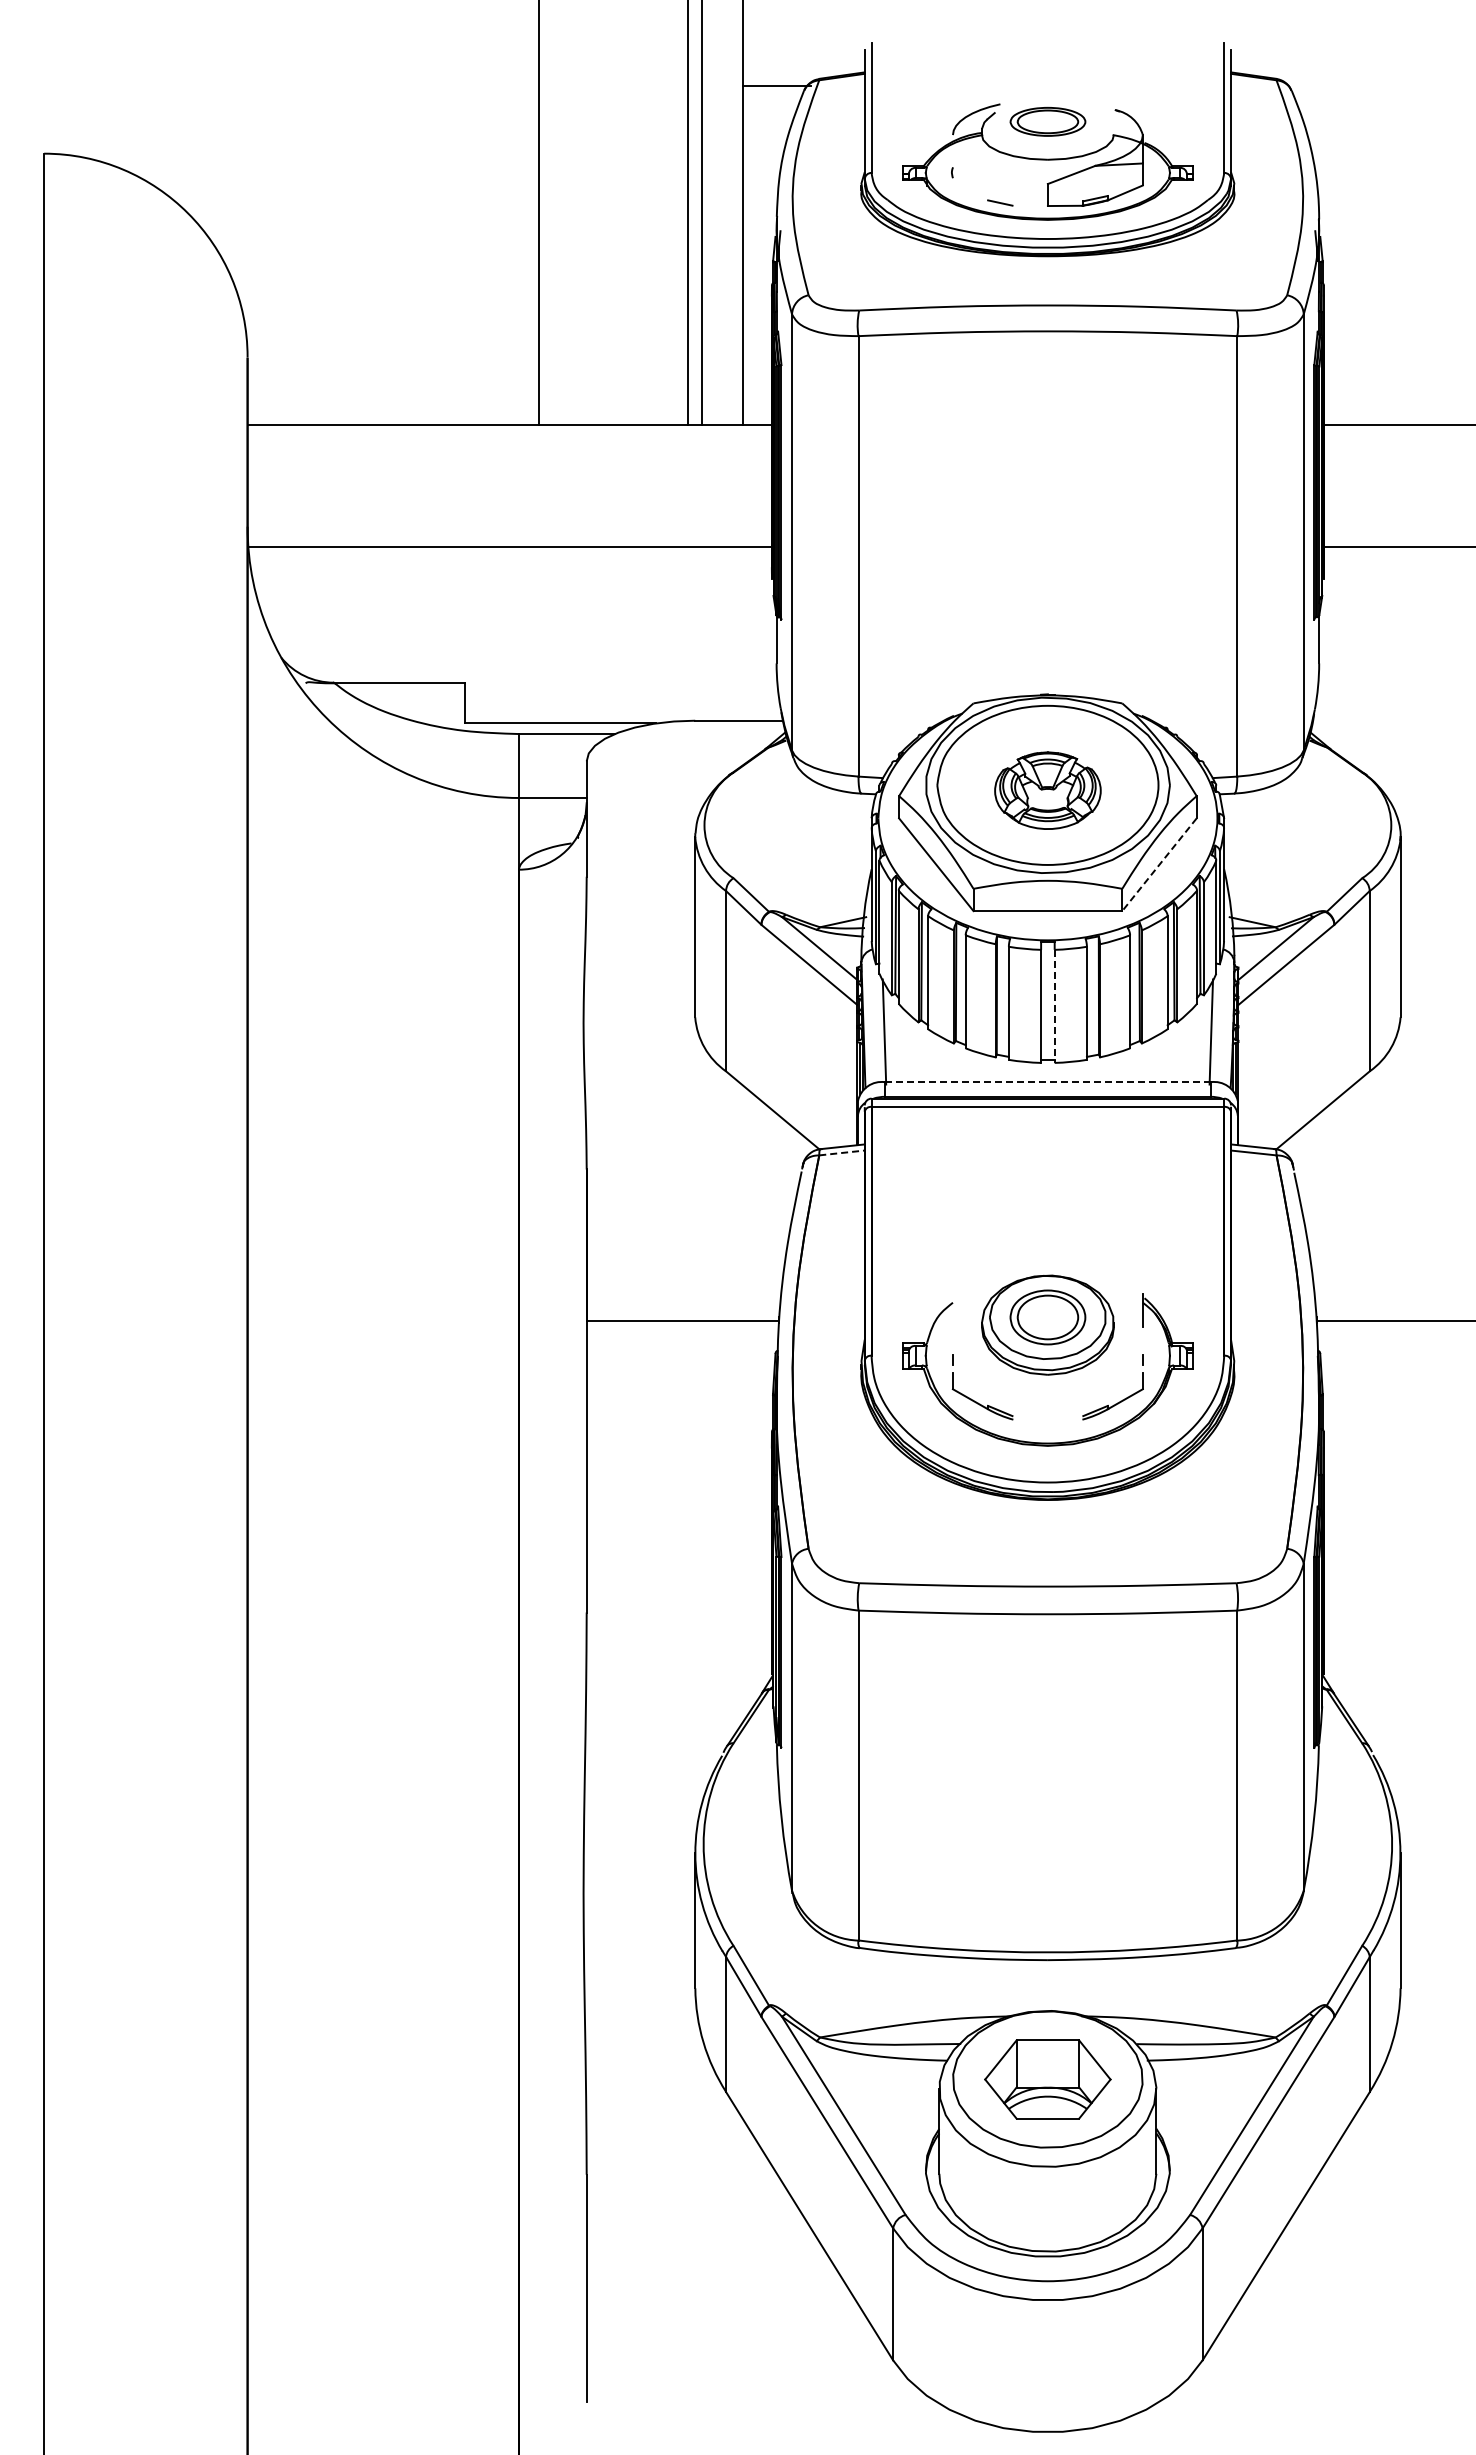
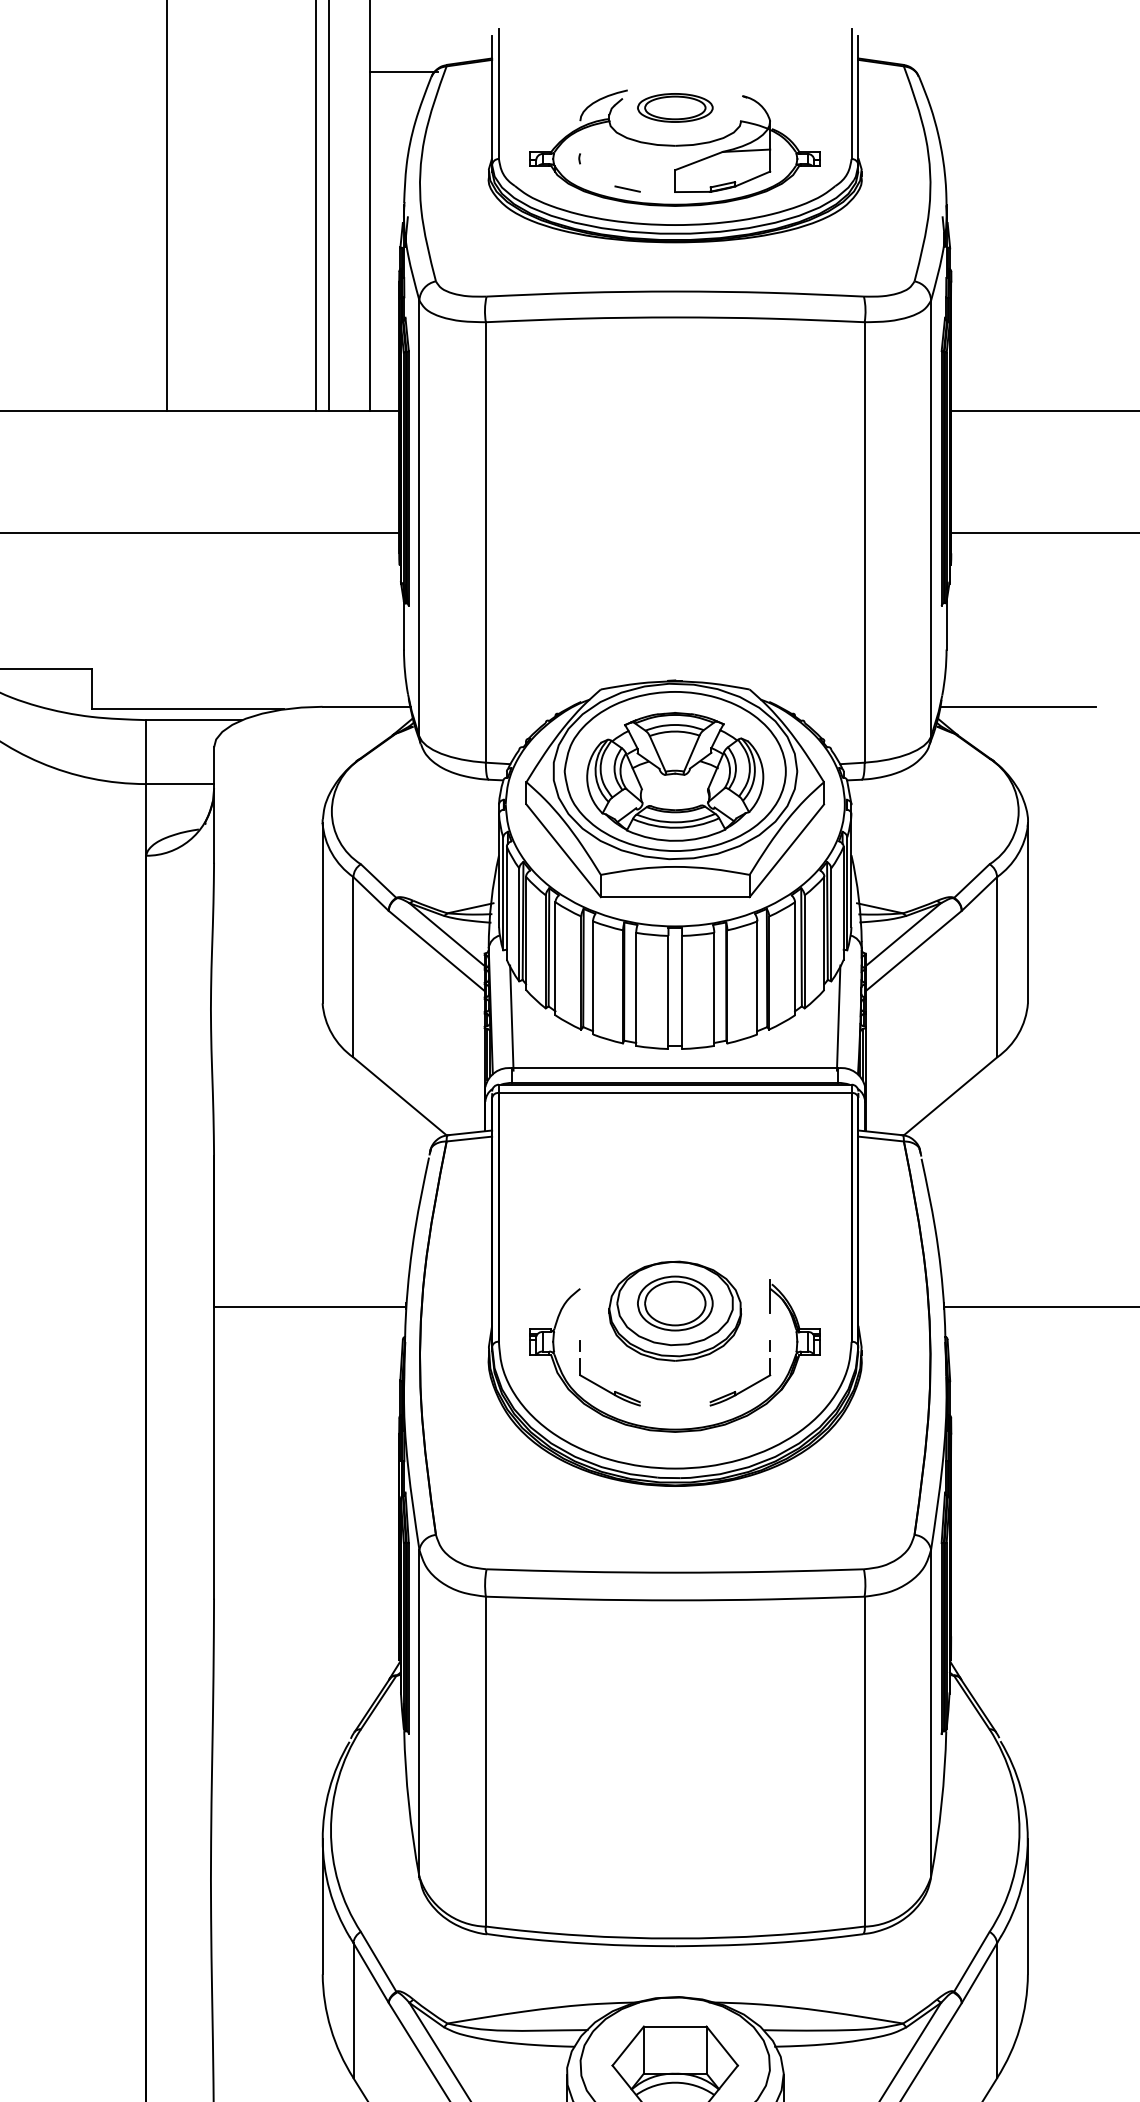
line: (1390, 720) -> (1017, 706), added
part: (1047, 790) -> (674, 776), size x1.67
line: (1159, 865) -> (786, 851), dashed -> solid
line: (1054, 1006) -> (681, 992), dashed -> solid
line: (1047, 1082) -> (674, 1068), dashed -> solid
line: (842, 1152) -> (469, 1138), dashed -> solid

